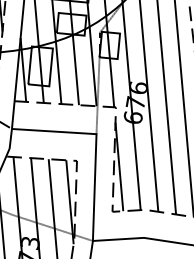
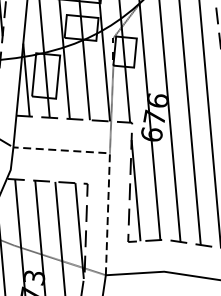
line: (96, 144) -> (109, 165), solid -> dashed

